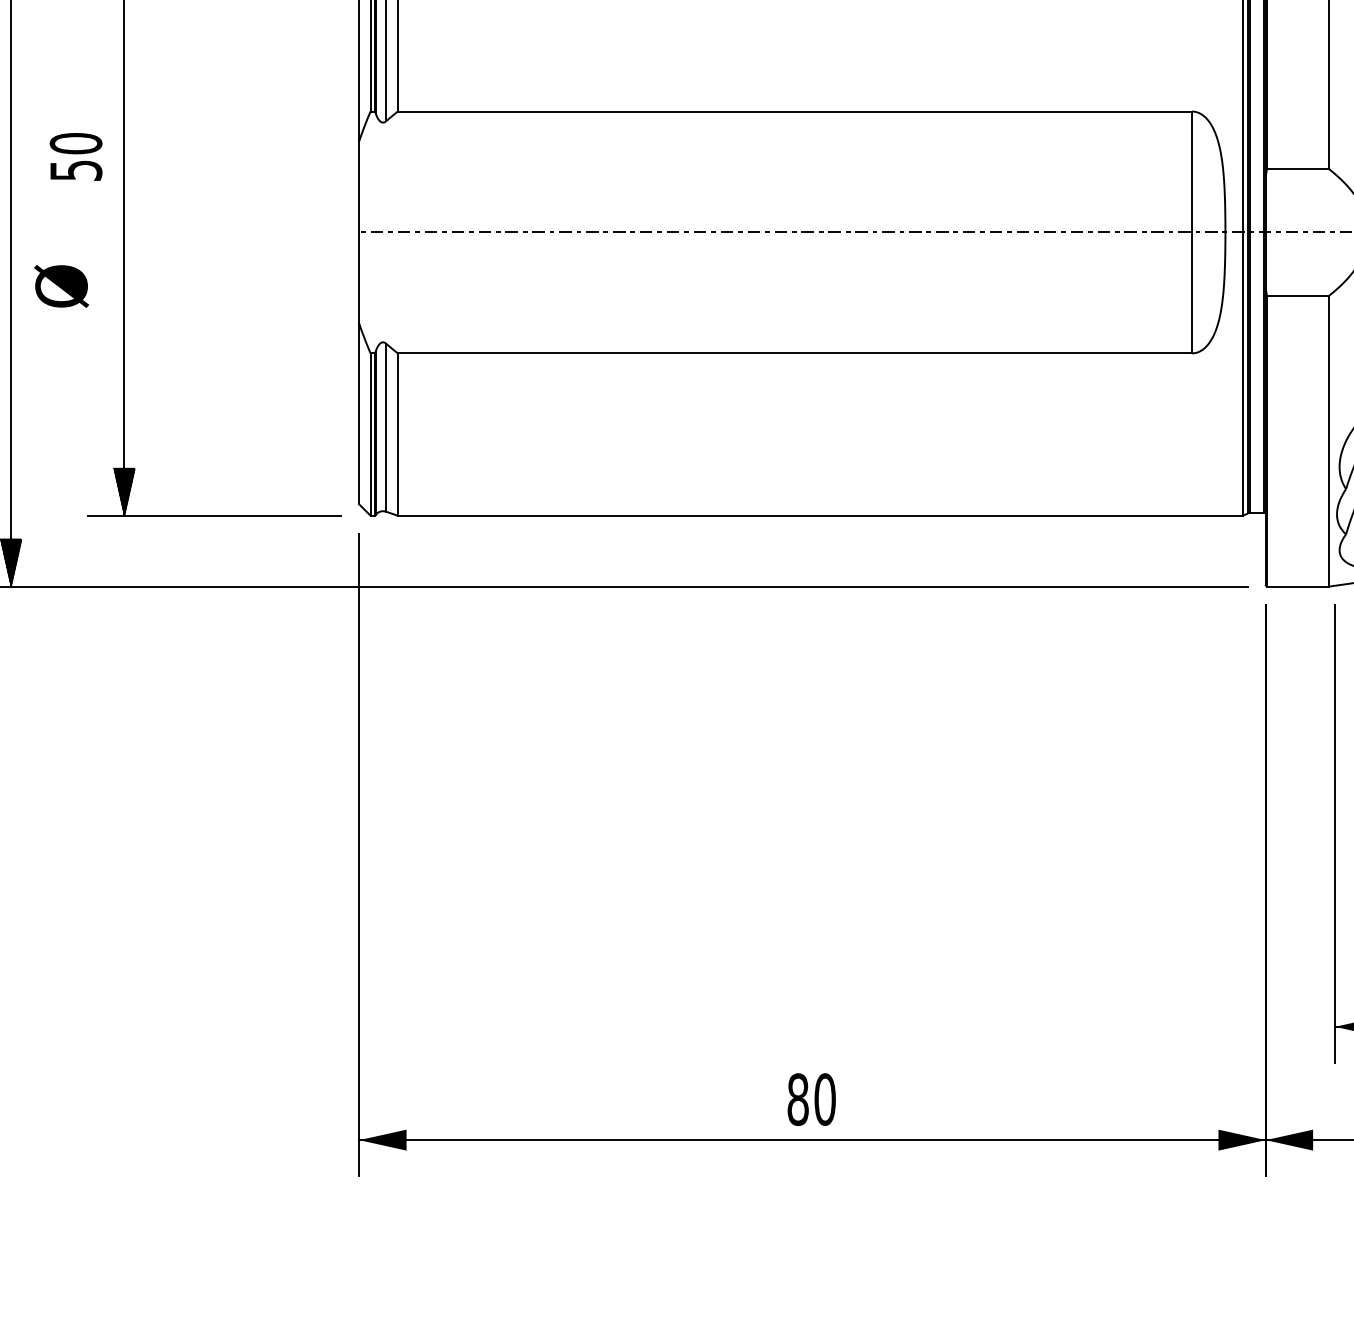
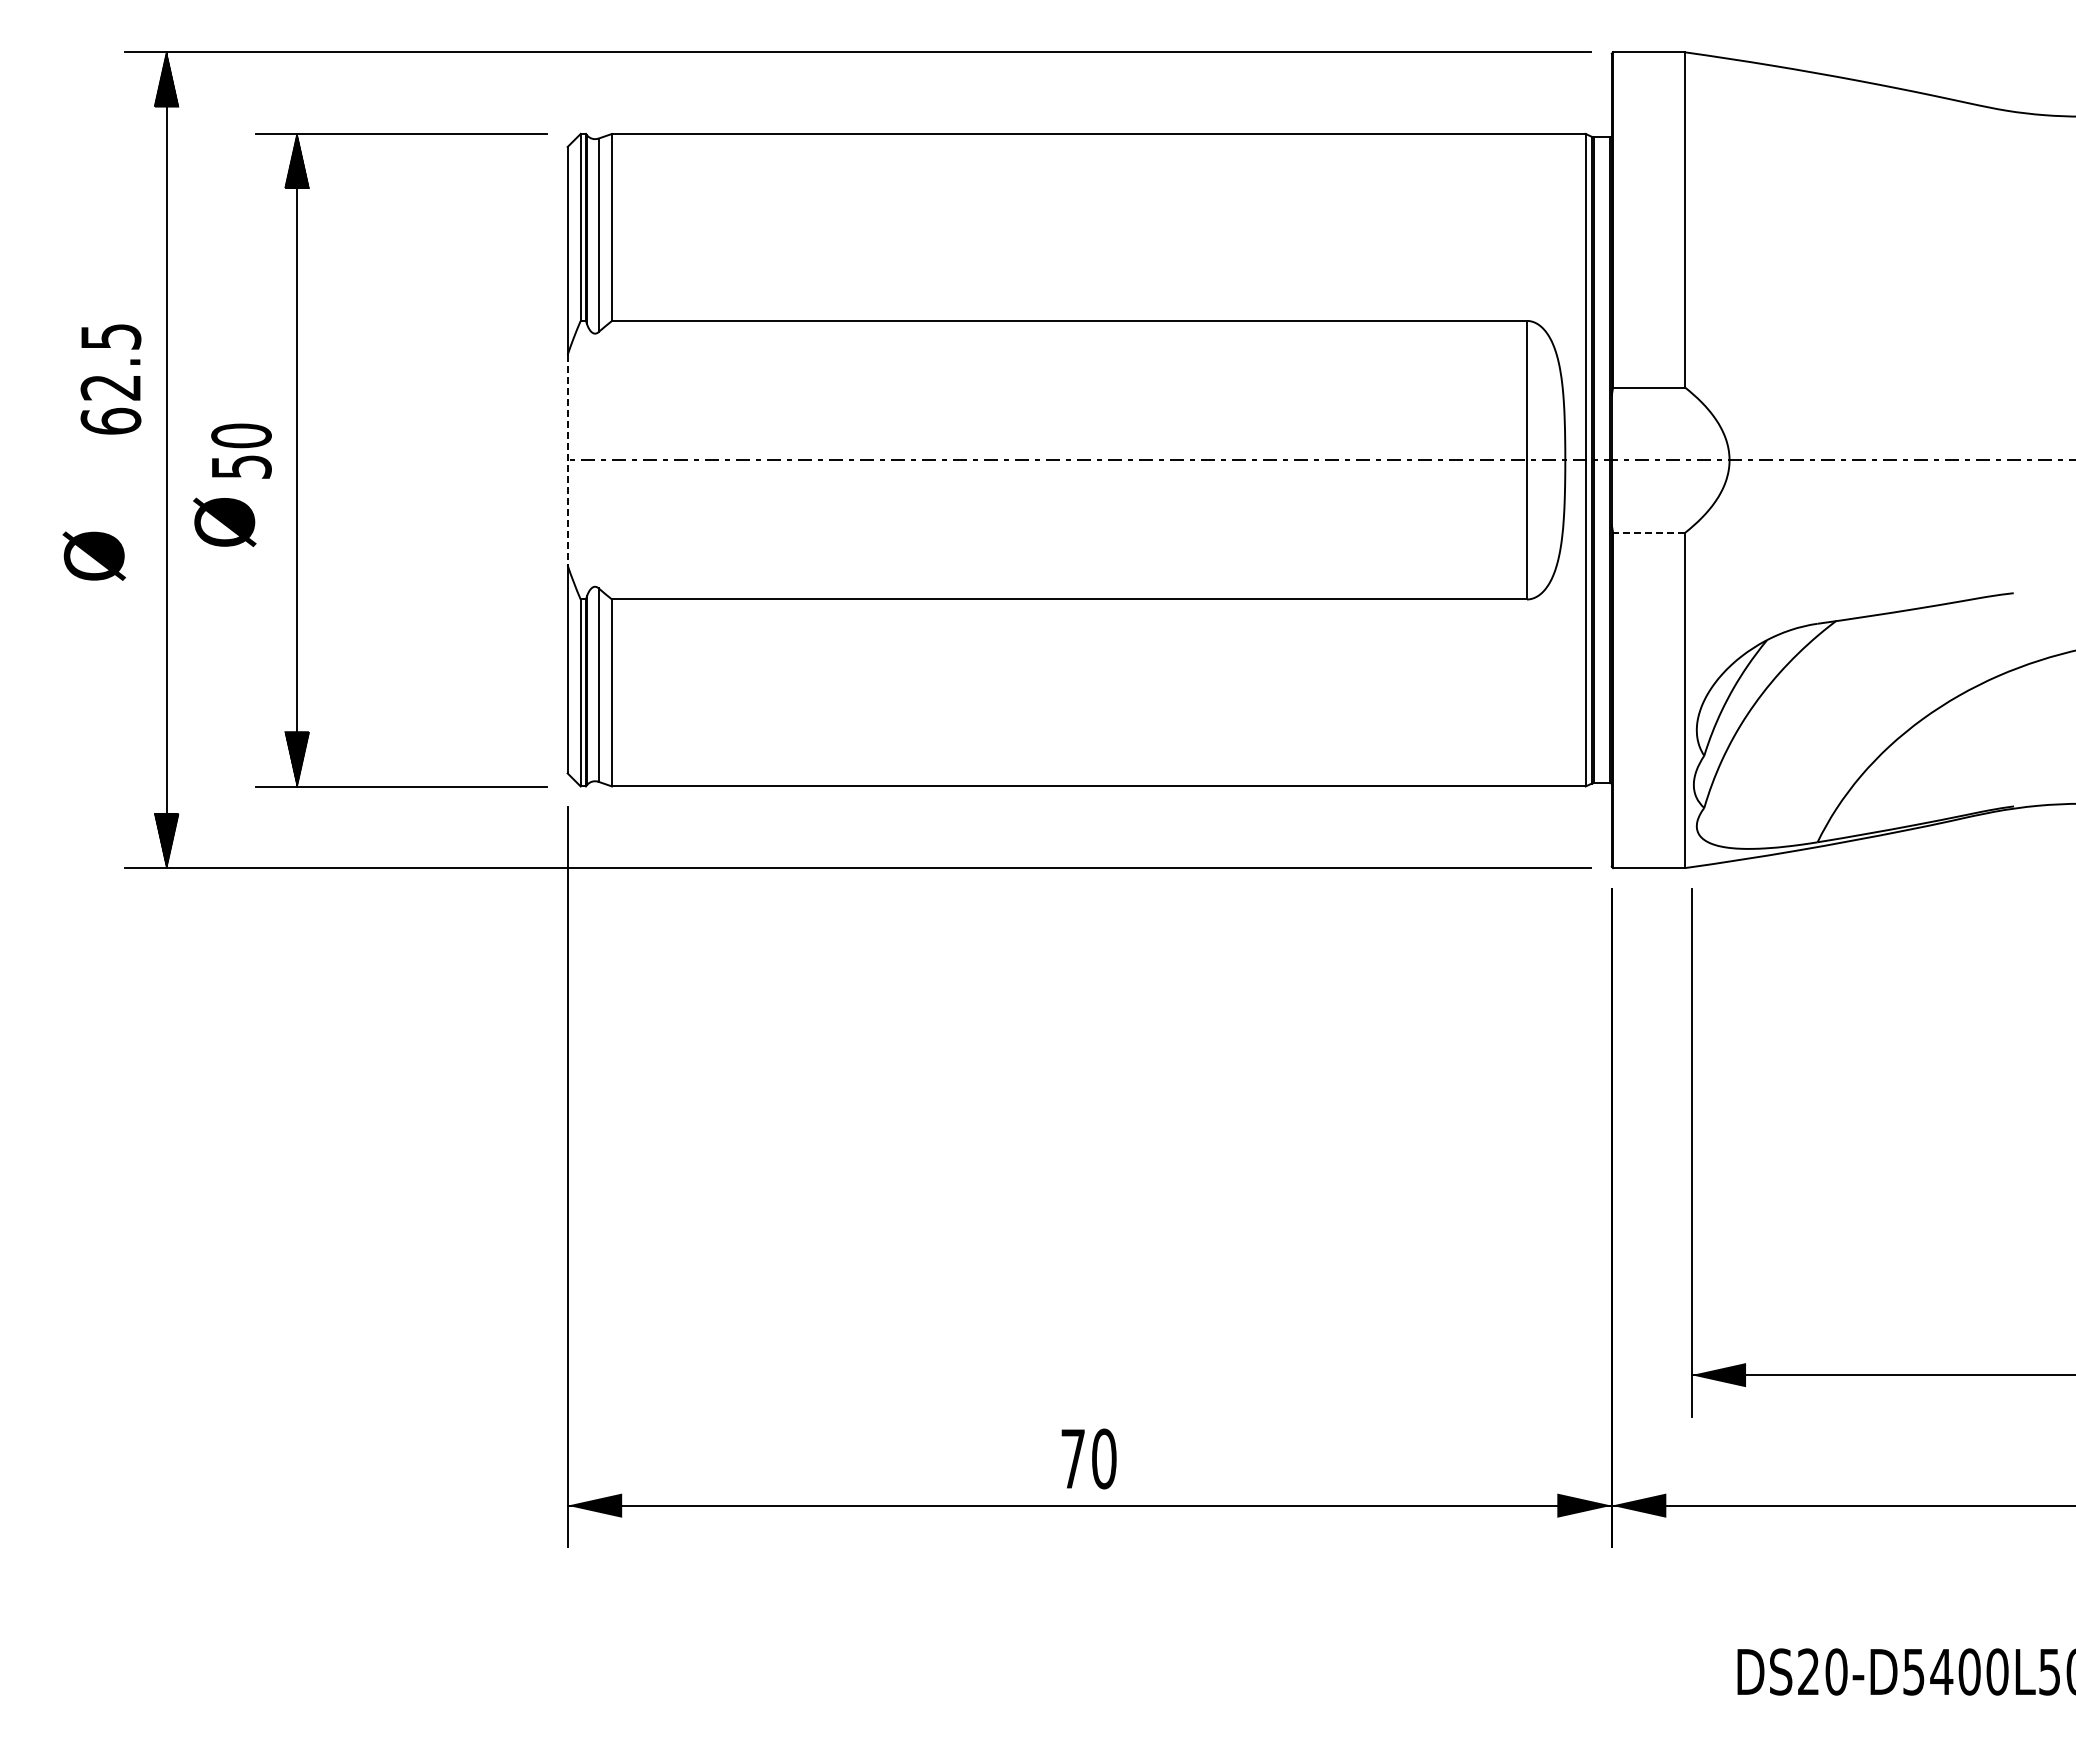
text: (76, 156) -> (241, 450), moved
line: (359, 232) -> (567, 460), solid -> dashed
line: (1298, 295) -> (1649, 532), solid -> dashed
text: (798, 1099) -> (1073, 1458), 80 -> 70

